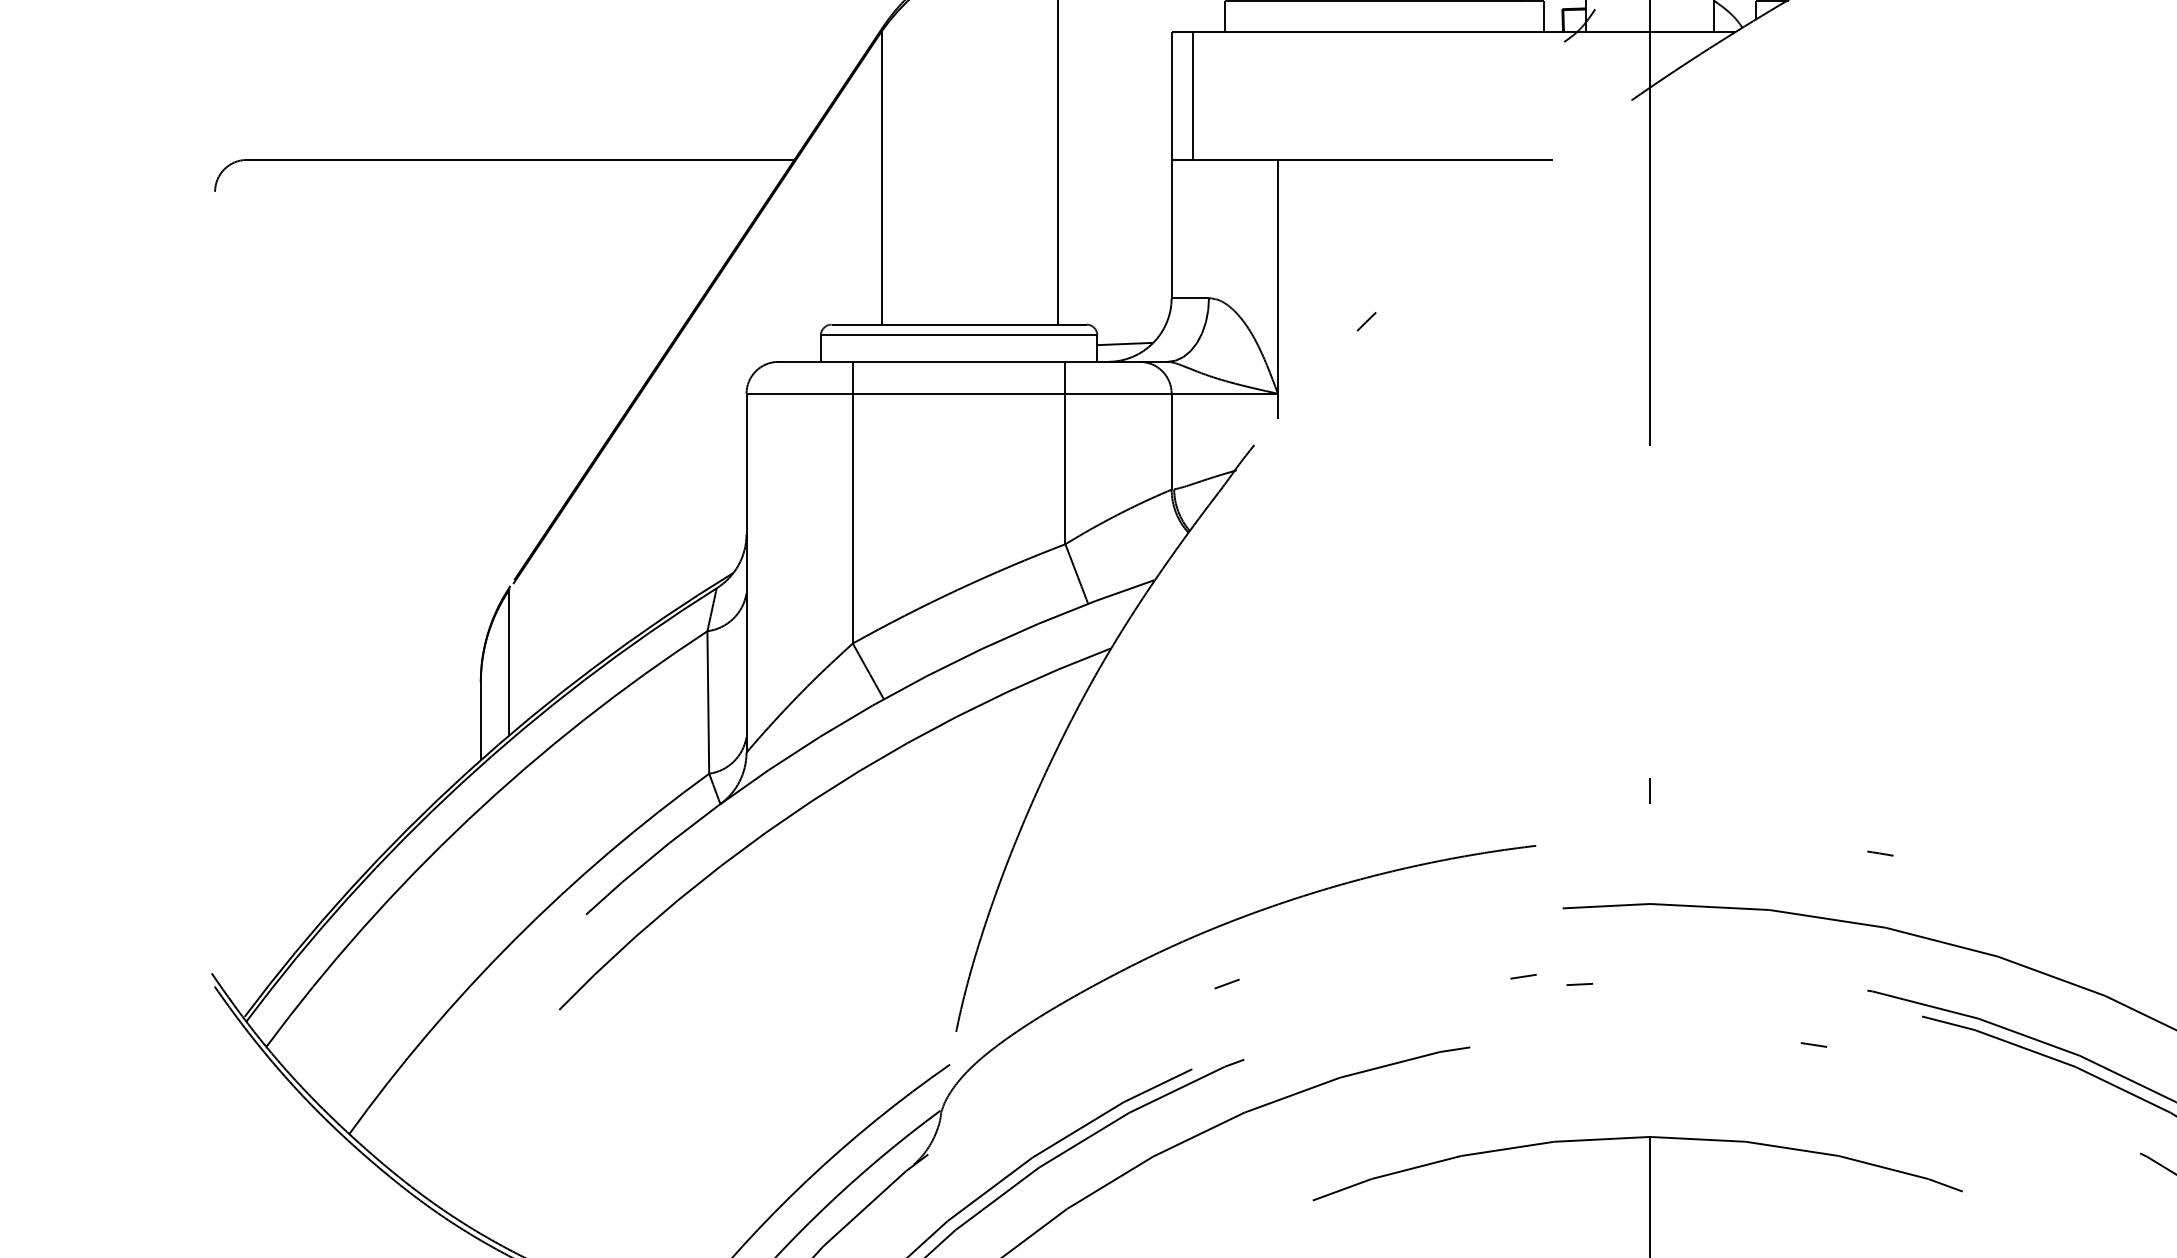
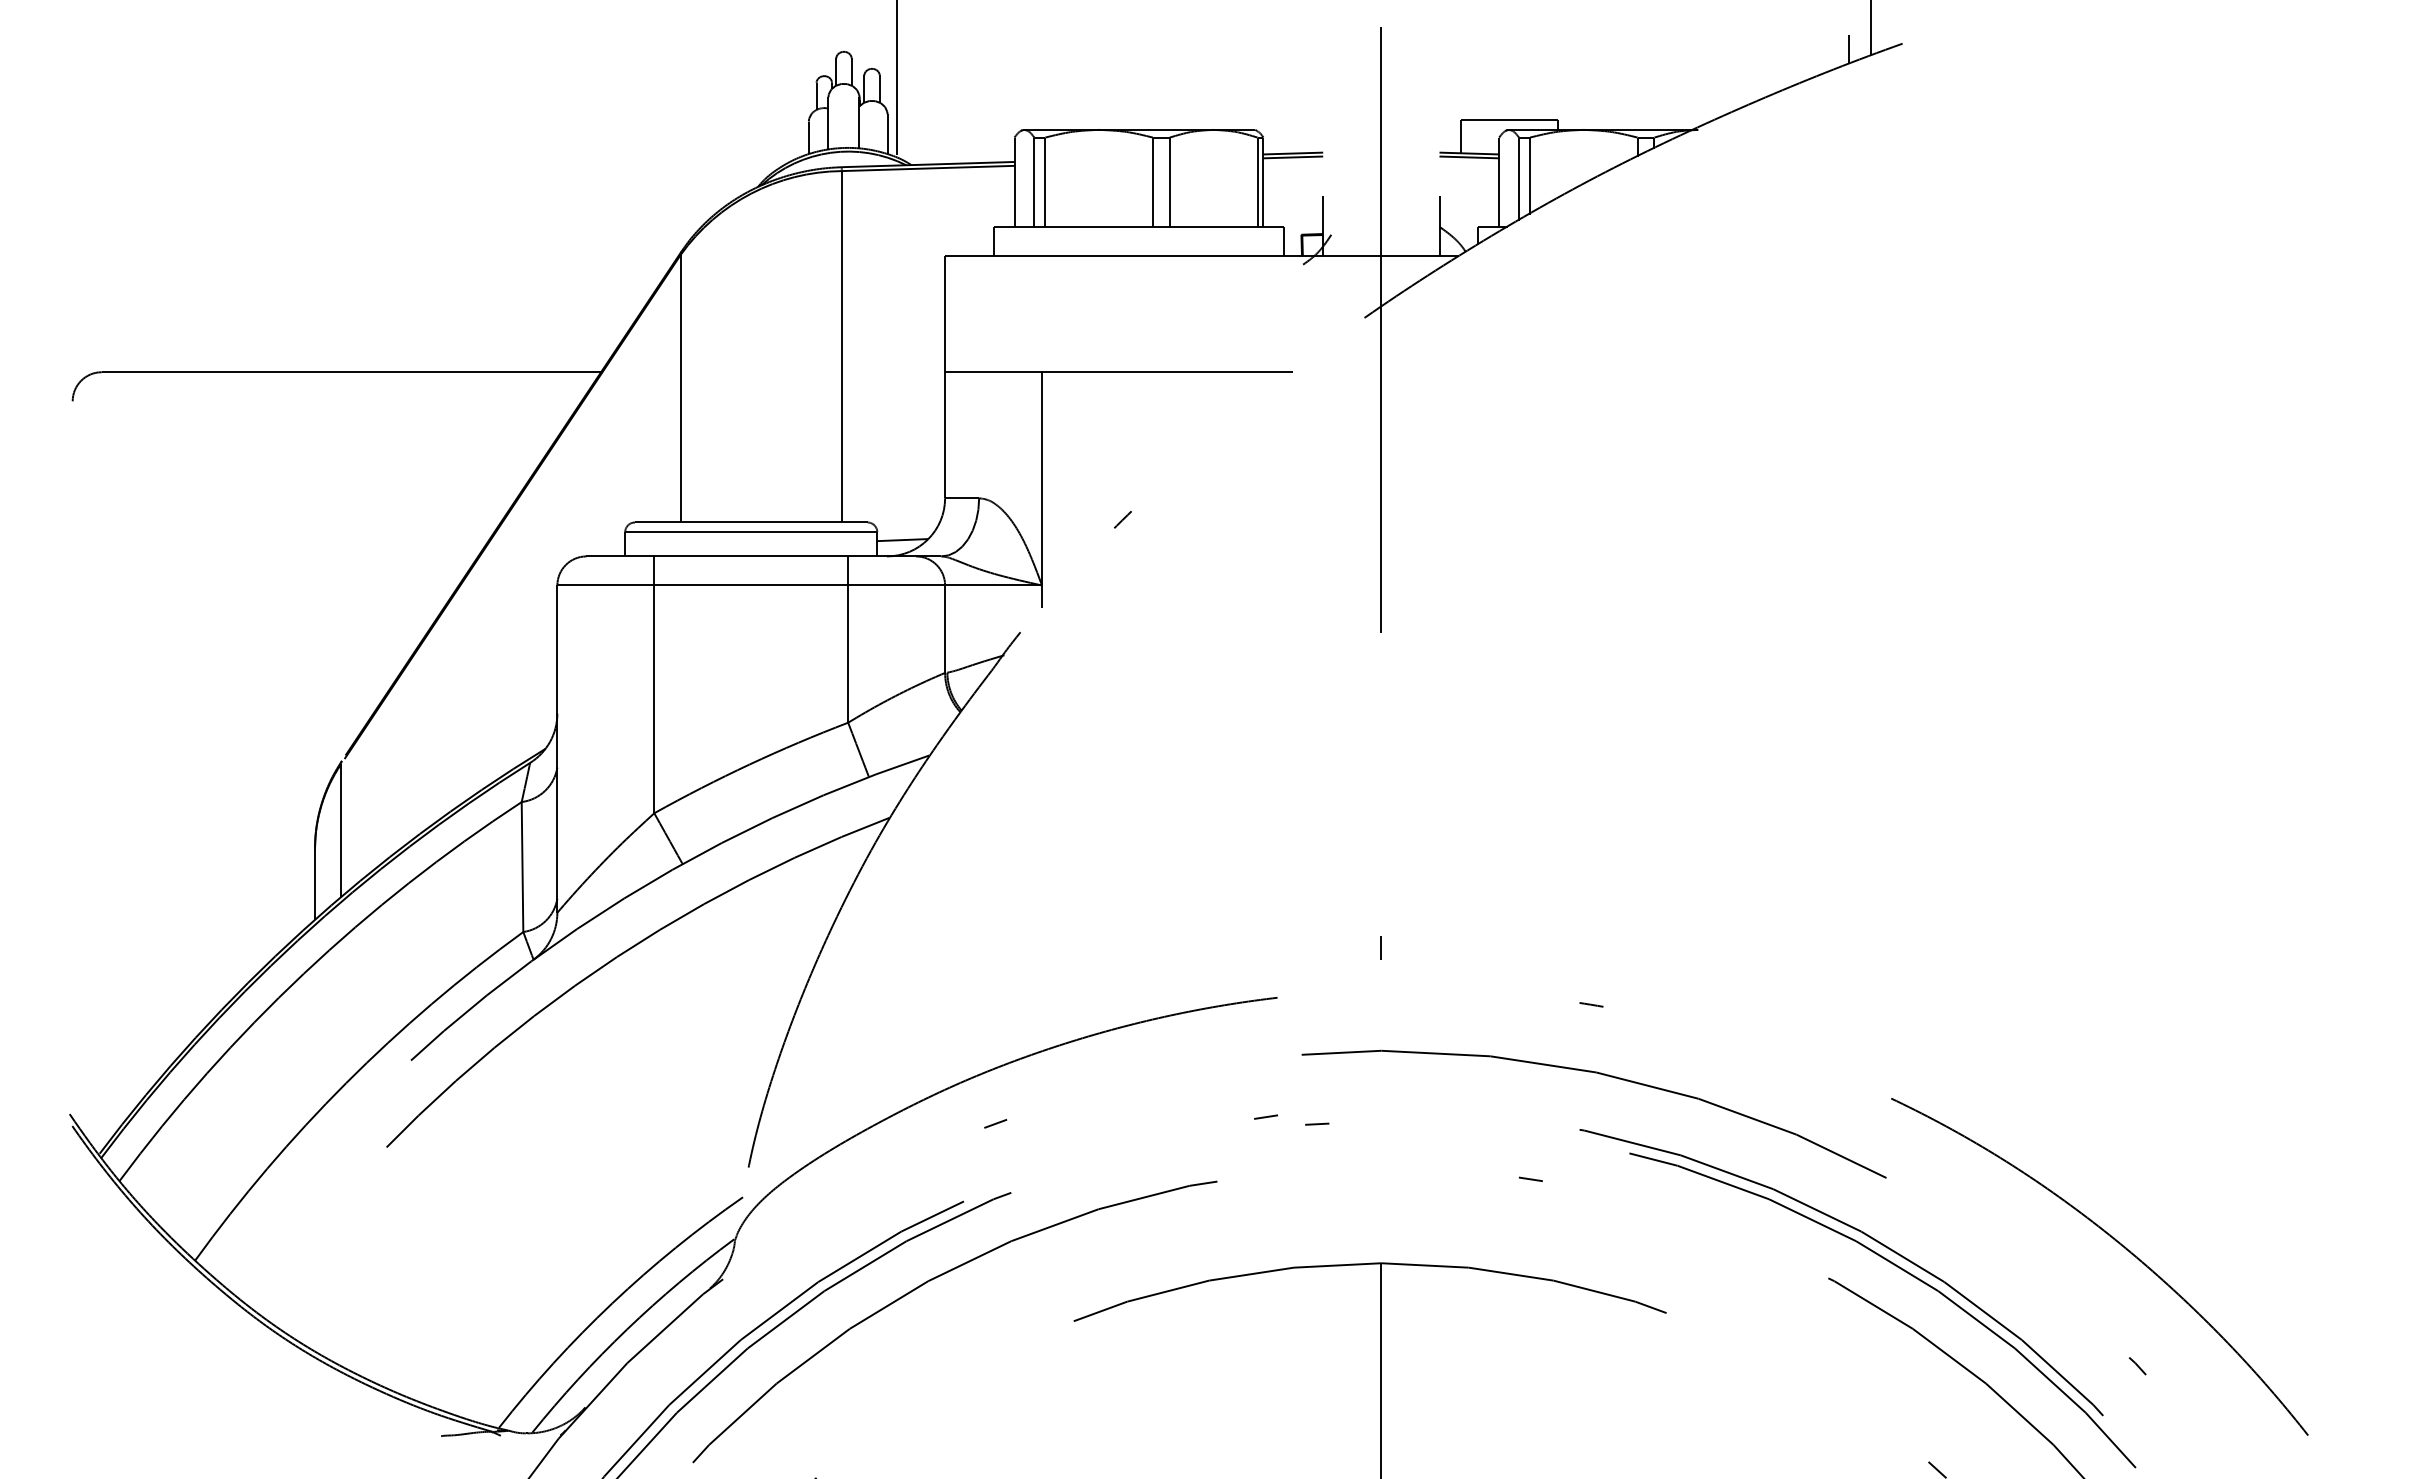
line: (1192, 95) -> (964, 313), removed

